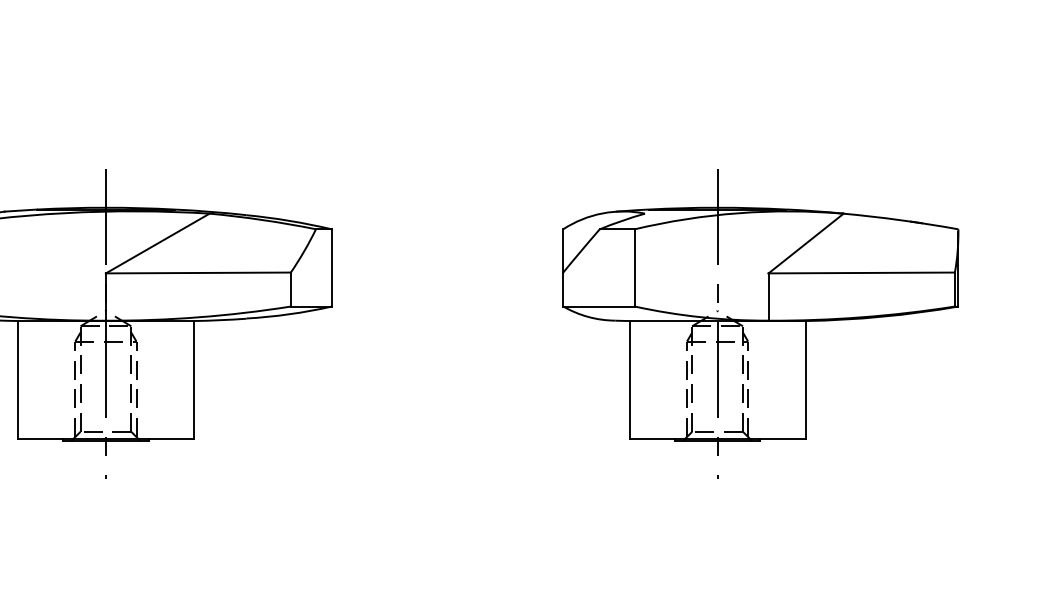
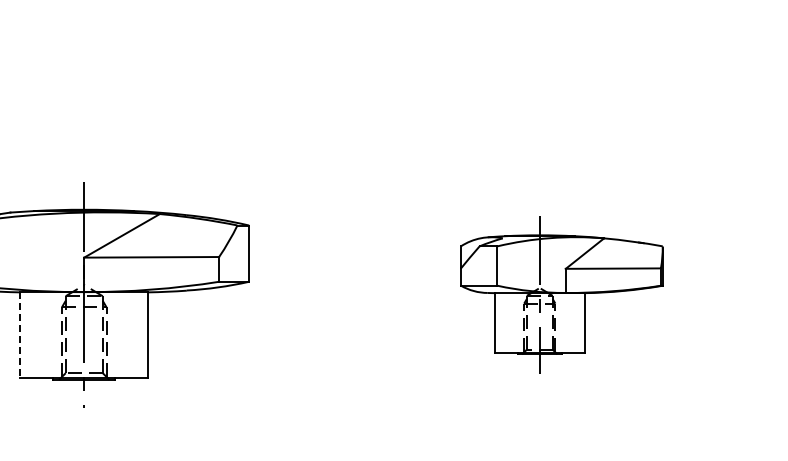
part: (760, 323) -> (561, 294), size x0.7
line: (18, 380) -> (20, 335), solid -> dashed

